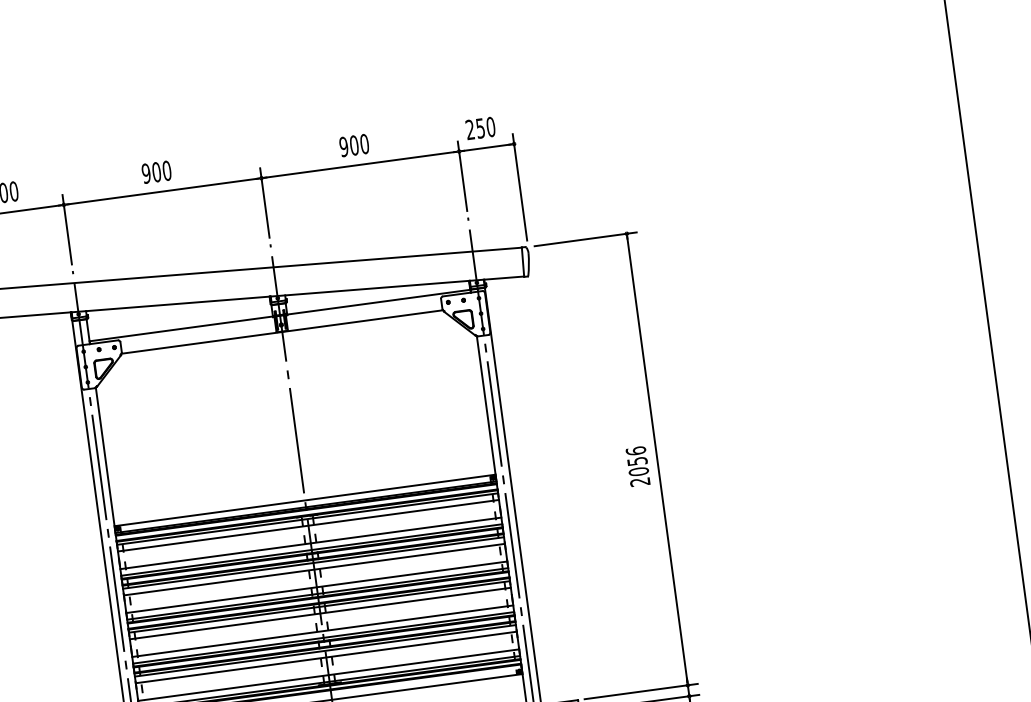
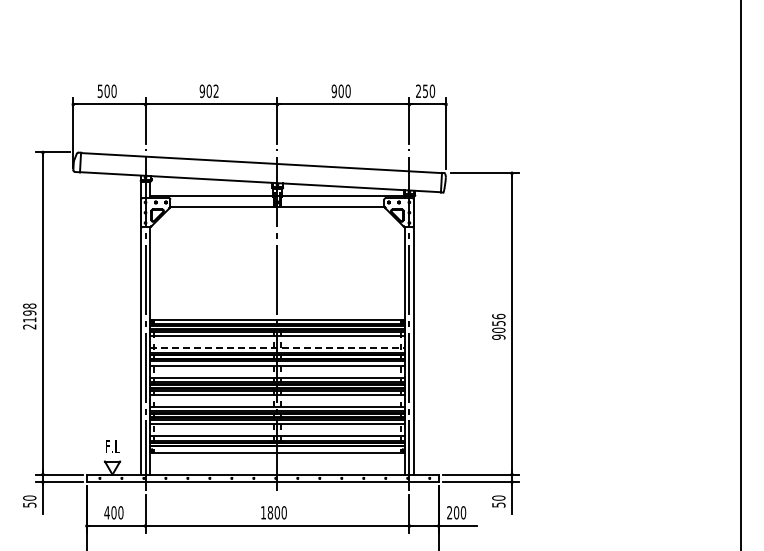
text: (165, 169) -> (215, 90), 900 -> 902
text: (639, 480) -> (498, 336), 2056 -> 9056
line: (310, 543) -> (277, 348), solid -> dashed

